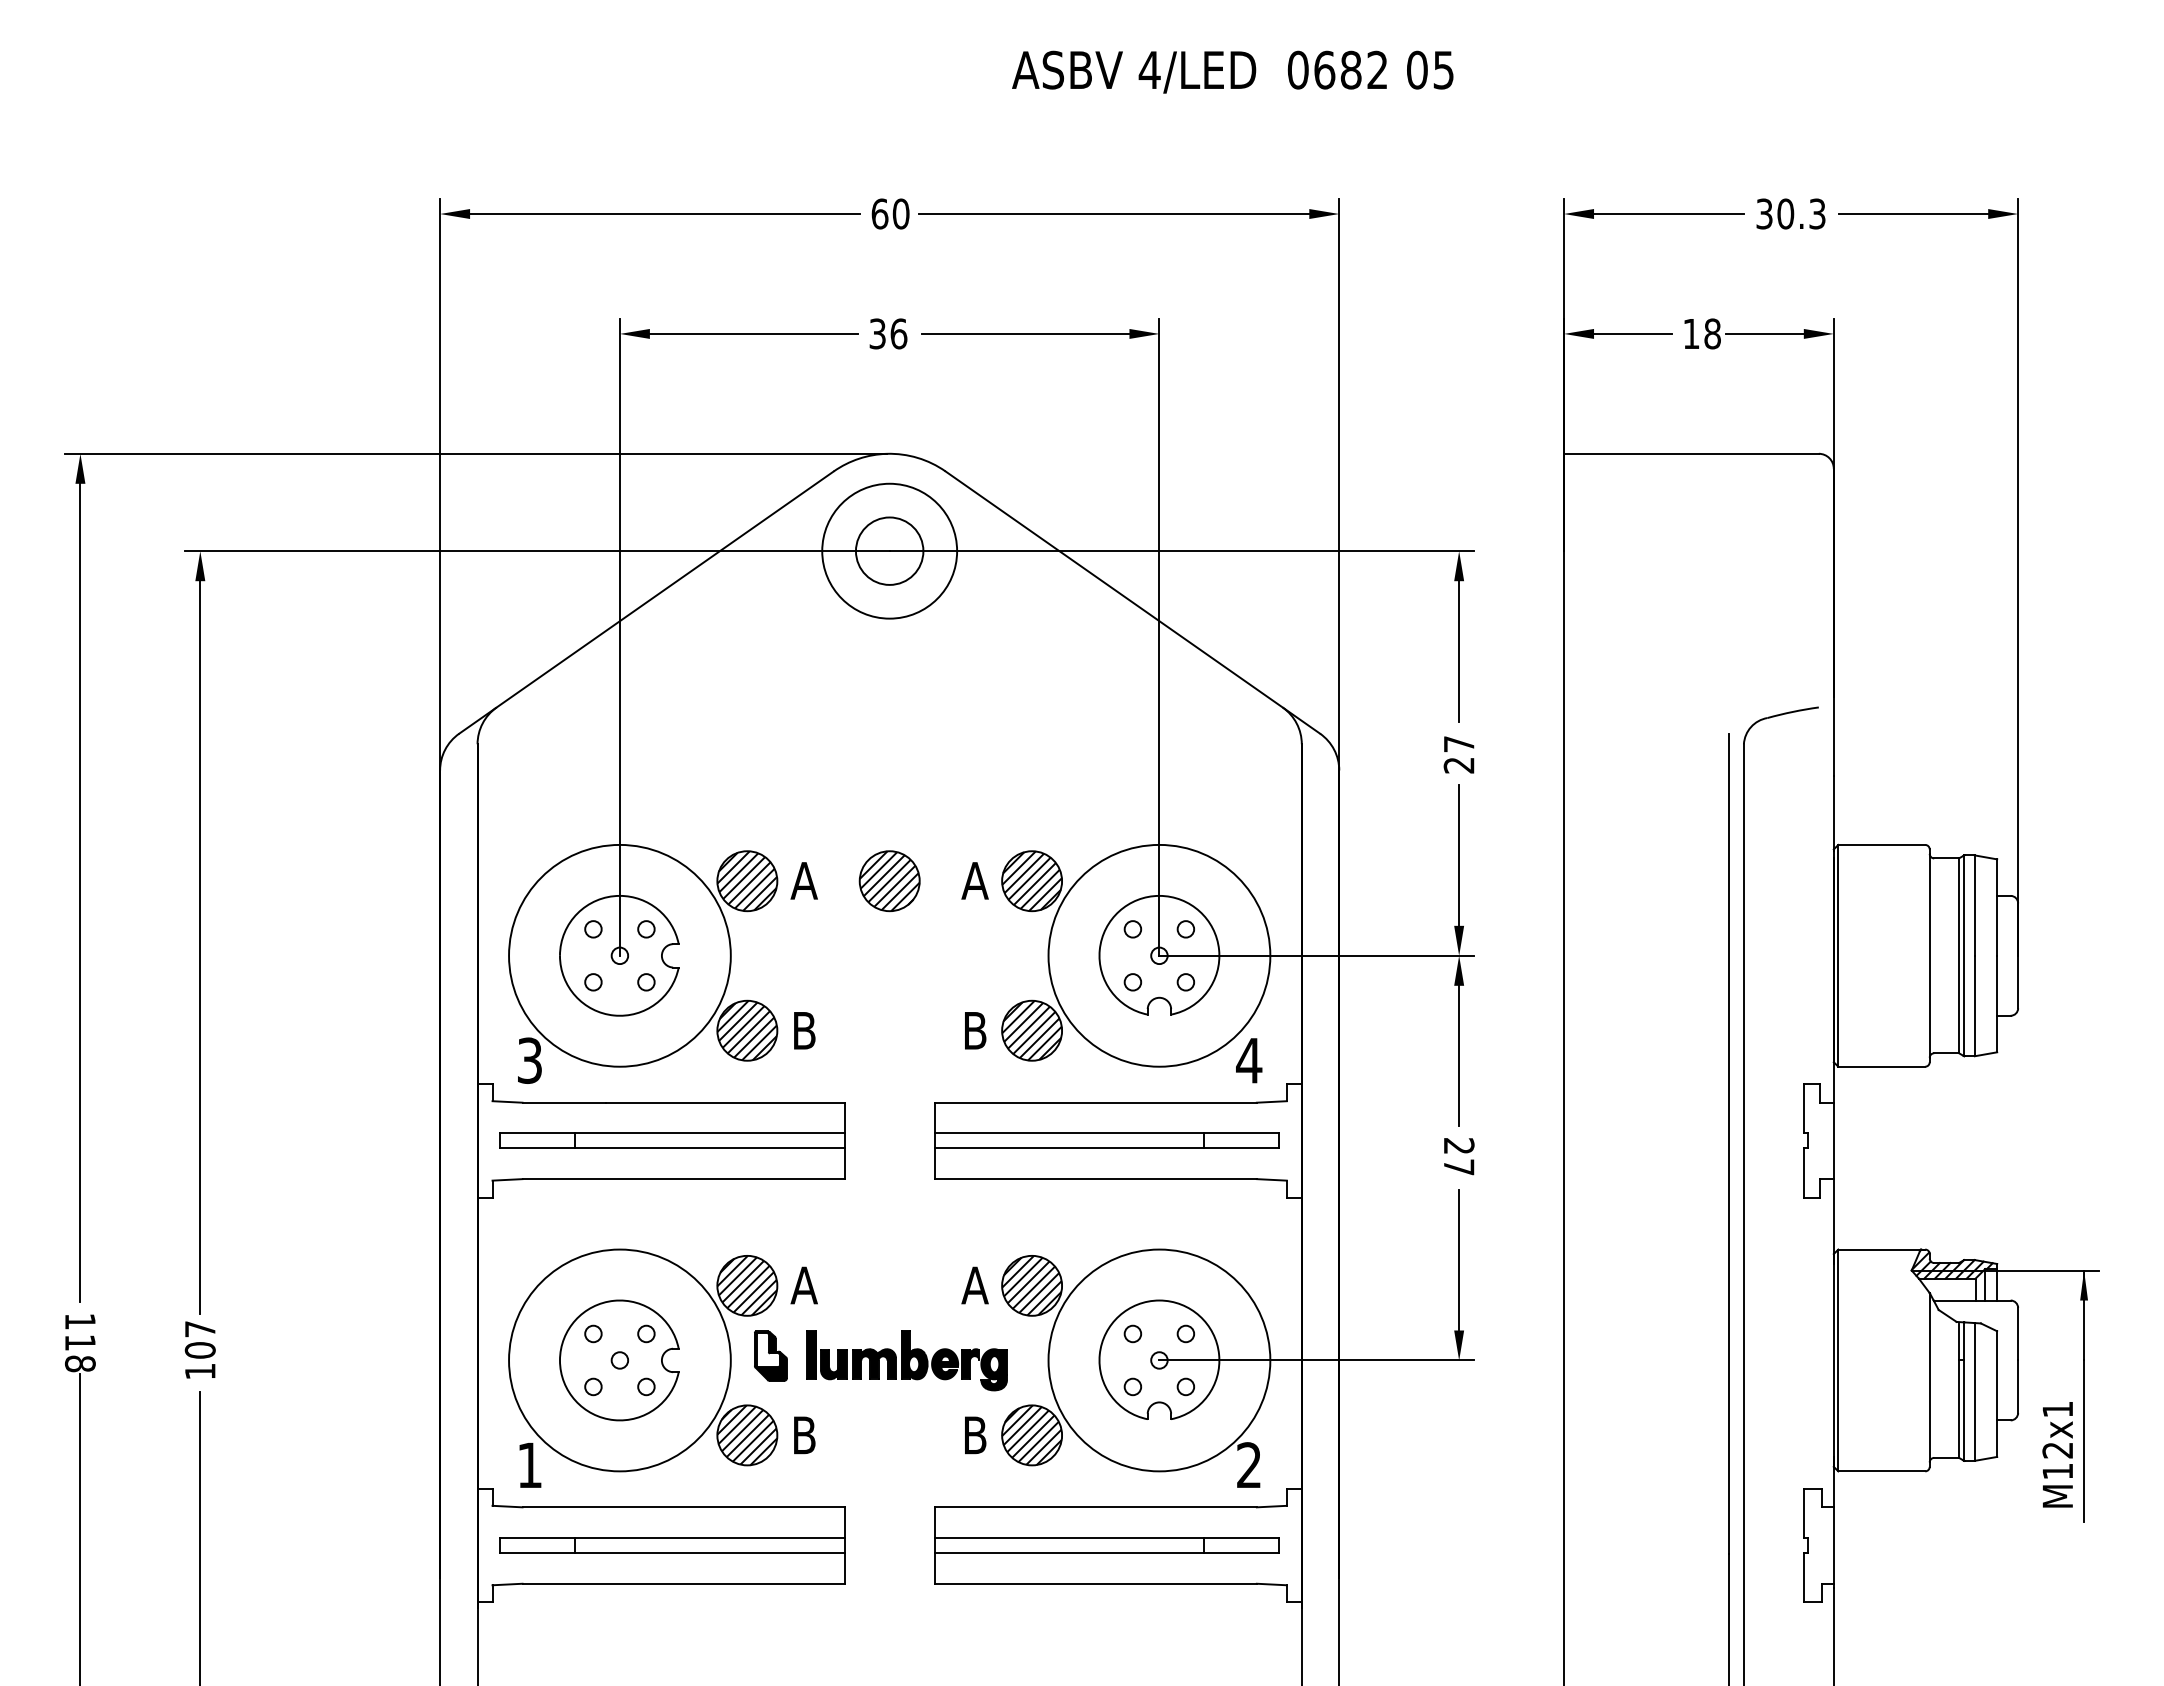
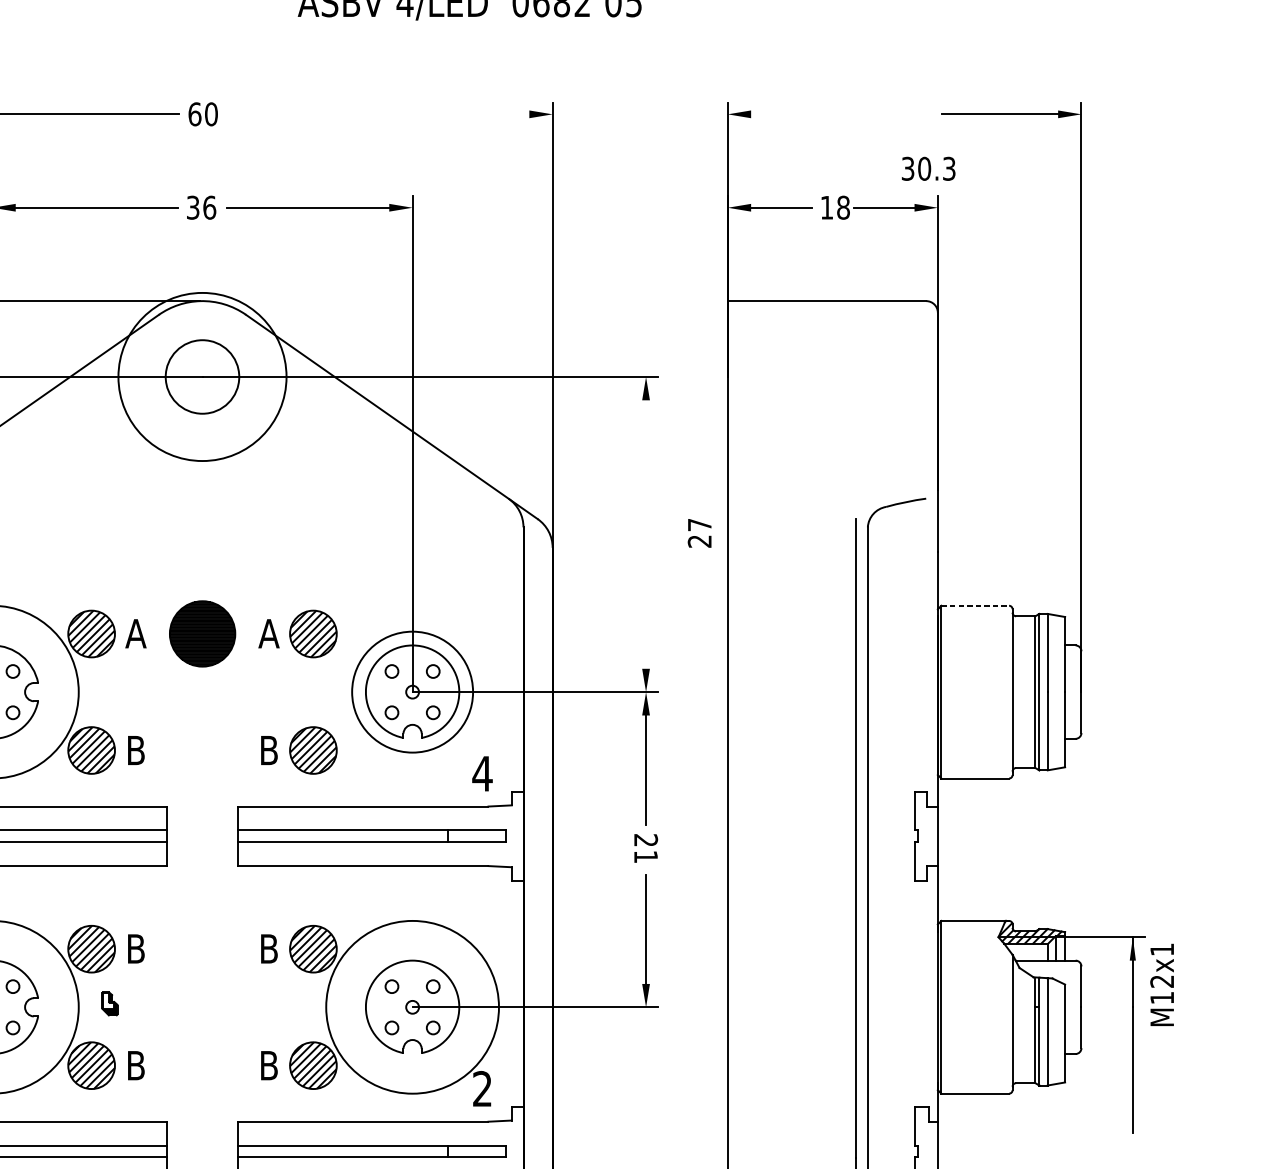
text: (1790, 213) -> (928, 168), moved
line: (1114, 214) -> (377, 114), removed
line: (1668, 214) -> (809, 114), removed
circle: (889, 550) -> (202, 376), size x1.4
circle: (889, 550) -> (202, 376), size x1.6
line: (1459, 651) -> (646, 455), removed
text: (1458, 754) -> (699, 532), moved
line: (1882, 844) -> (975, 605), solid -> dashed
line: (1459, 855) -> (646, 613), removed
part: (889, 881) -> (202, 634), size x1.4
circle: (1159, 955) -> (412, 691), size x0.7
text: (1459, 1167) -> (646, 857), 27 -> 21
text: (803, 1285) -> (135, 948), A -> B
text: (974, 1285) -> (268, 948), A -> B
part: (770, 1355) -> (109, 1003), size x0.6
part: (906, 1360) -> (215, 1007), removed
text: (2057, 1454) -> (1161, 984), moved

